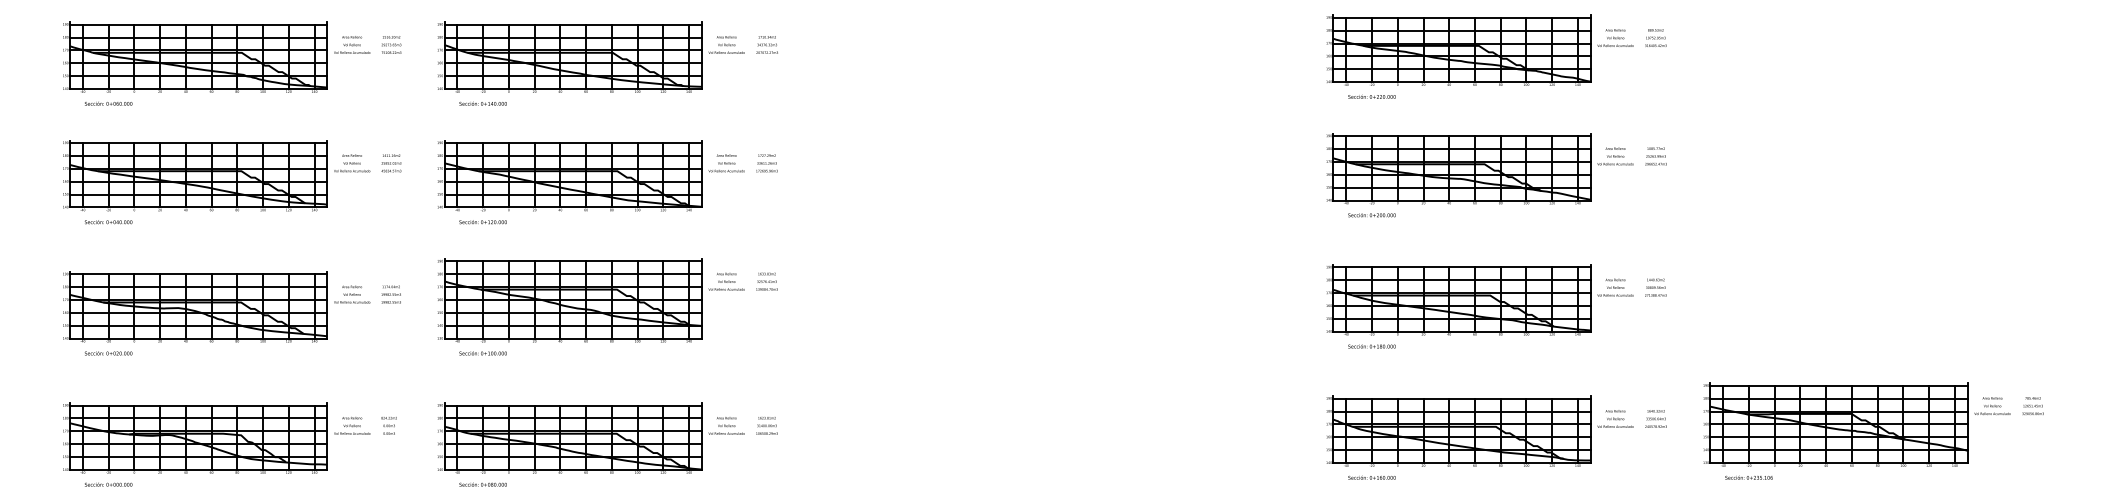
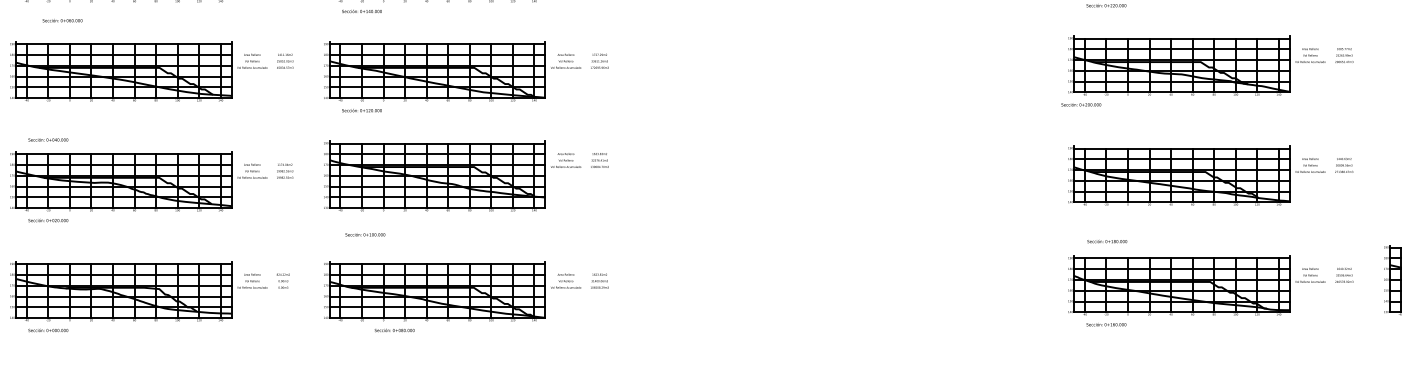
text: (108, 103) -> (62, 20), moved
text: (1371, 215) -> (1080, 104), moved
text: (108, 222) -> (48, 140), moved
text: (1371, 346) -> (1106, 241), moved
text: (482, 353) -> (364, 234), moved
text: (482, 484) -> (394, 330), moved

